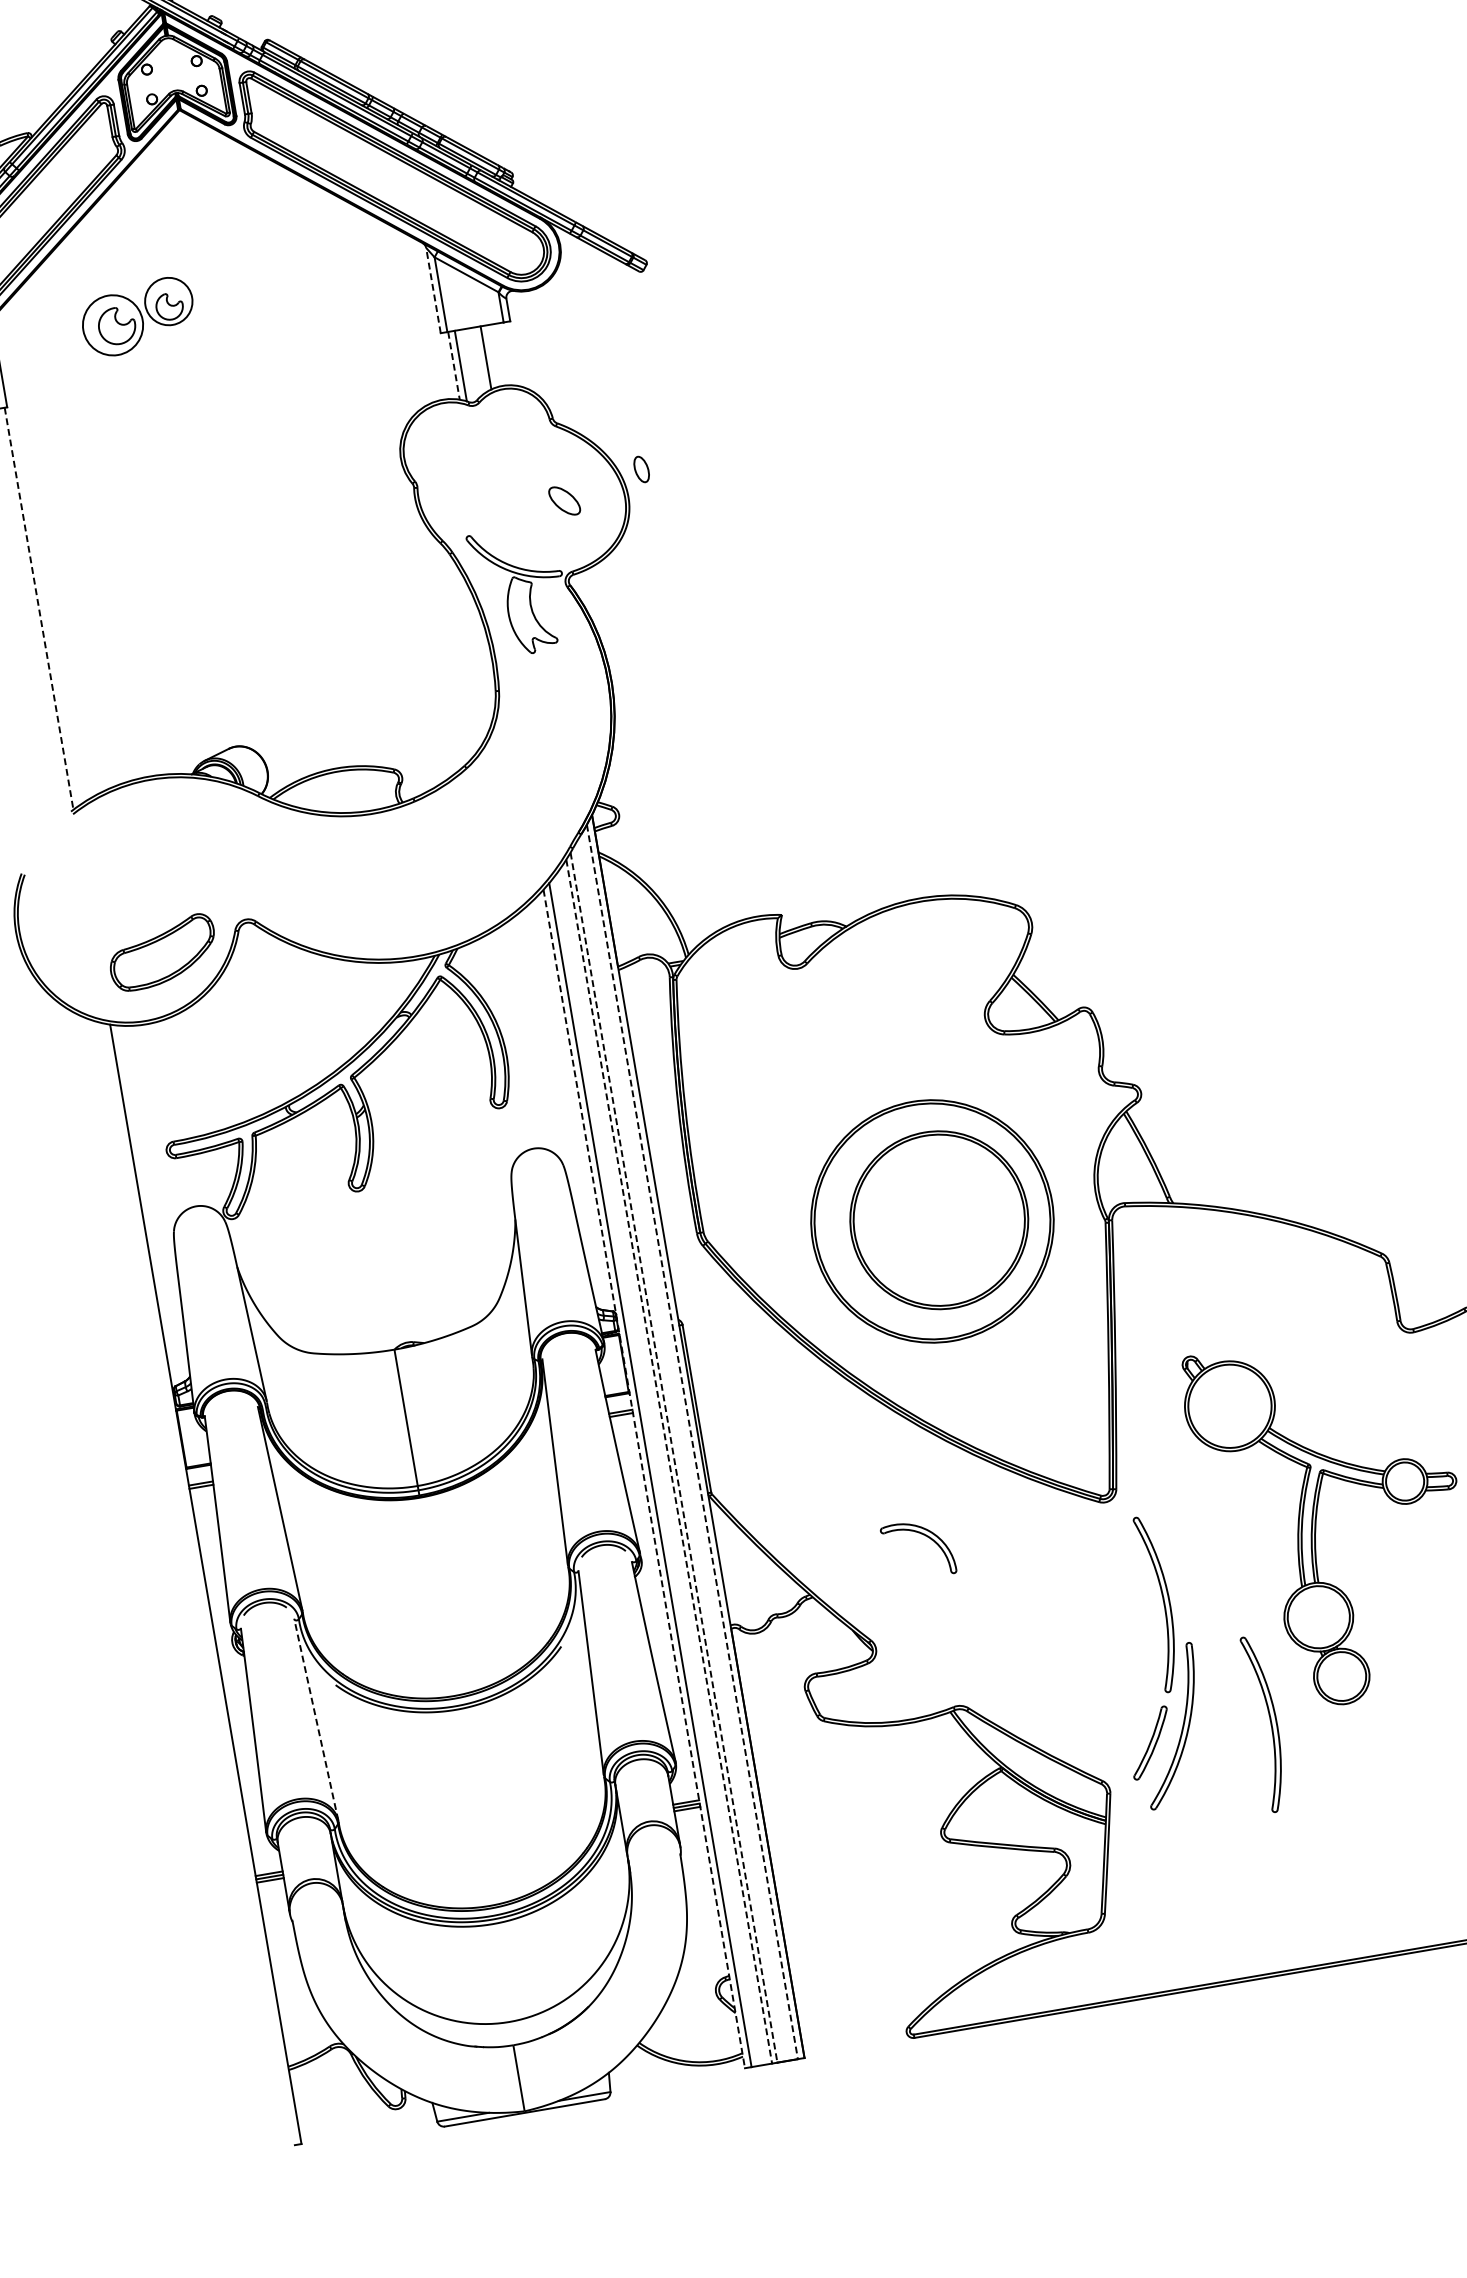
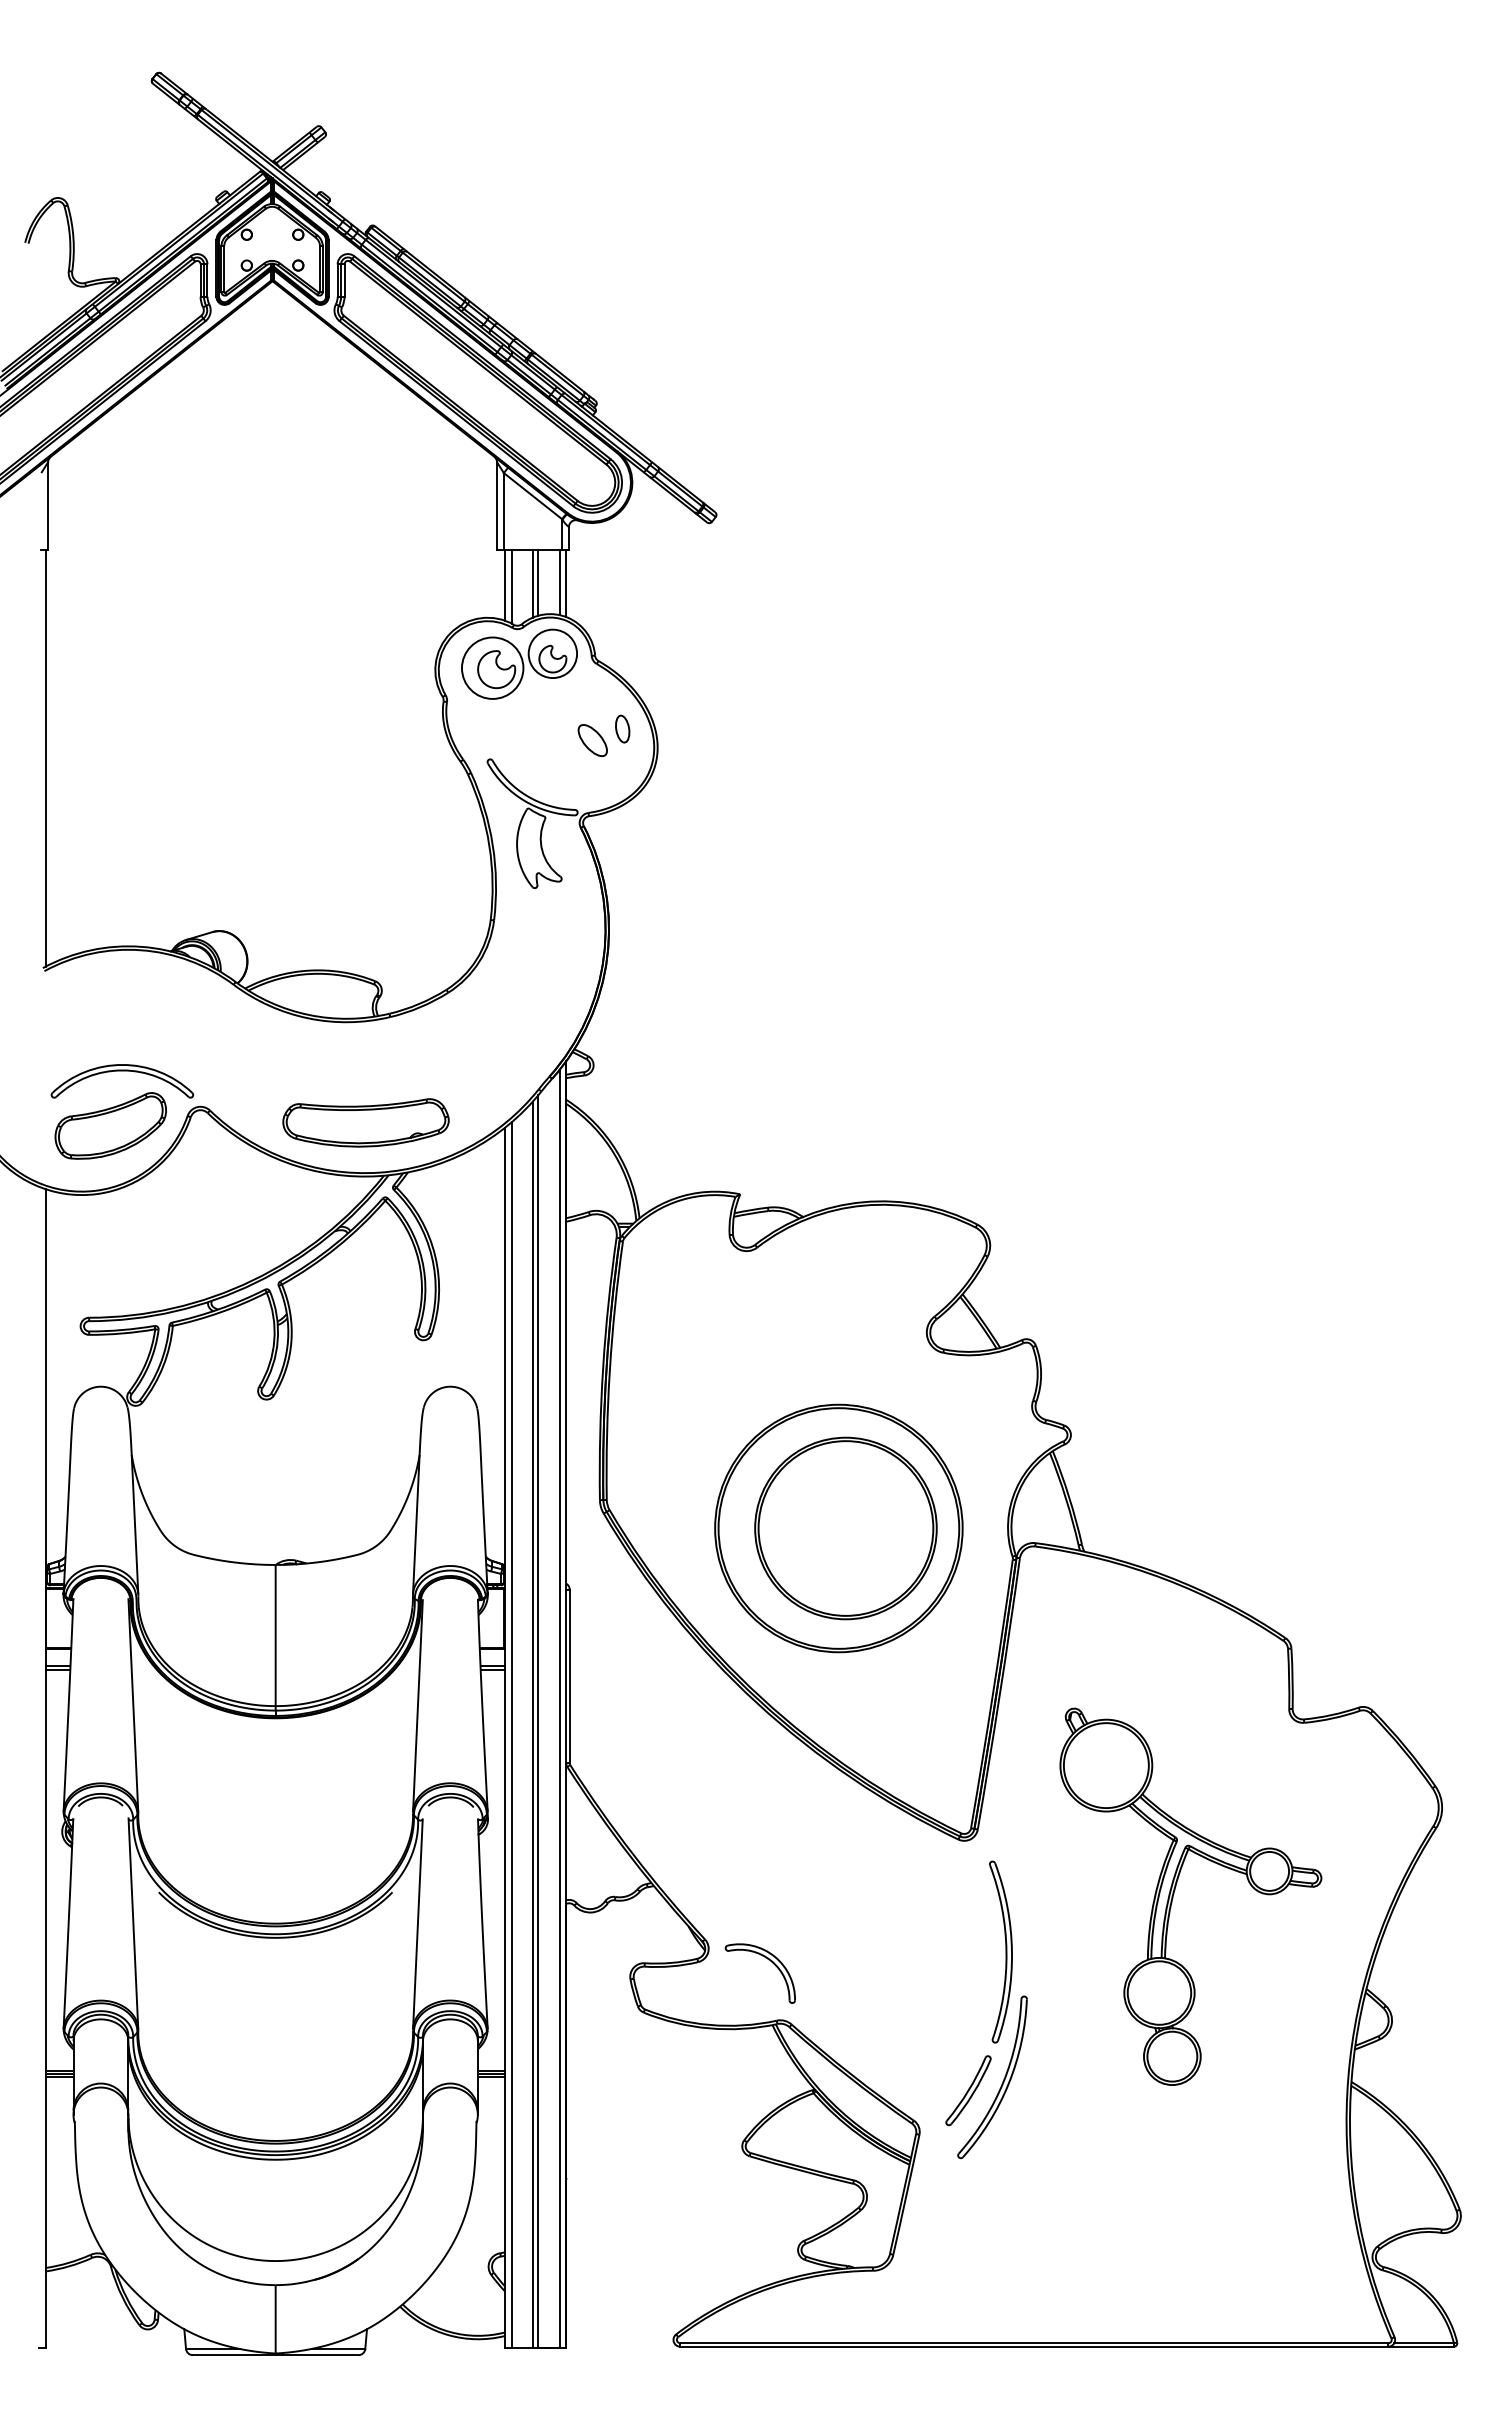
line: (433, 289) -> (497, 505), dashed -> solid
part: (138, 316) -> (519, 663), moved
line: (506, 353) -> (559, 582), added
line: (513, 353) -> (566, 583), added
line: (480, 359) -> (532, 583), added
line: (453, 366) -> (504, 586), dashed -> solid
part: (641, 468) -> (622, 728), moved
line: (39, 609) -> (45, 759), dashed -> solid
part: (165, 898) -> (122, 1071), added
part: (408, 907) -> (365, 1122), added
line: (692, 1442) -> (559, 1709), dashed -> solid
line: (674, 1458) -> (538, 1722), dashed -> solid
line: (669, 1462) -> (532, 1725), dashed -> solid
line: (644, 1479) -> (504, 1738), dashed -> solid
part: (923, 1535) -> (767, 1959), moved
line: (316, 1719) -> (133, 1923), dashed -> solid
part: (1265, 1723) -> (1087, 2090), removed

